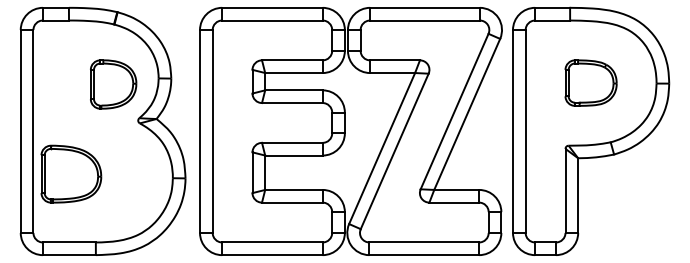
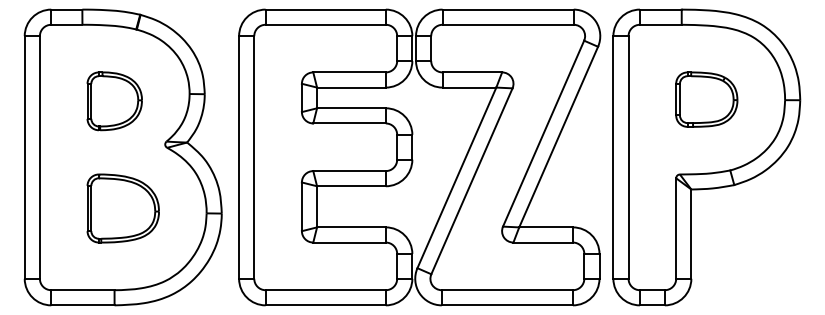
part: (113, 84) -> (114, 101), moved
part: (70, 174) -> (122, 208), moved

